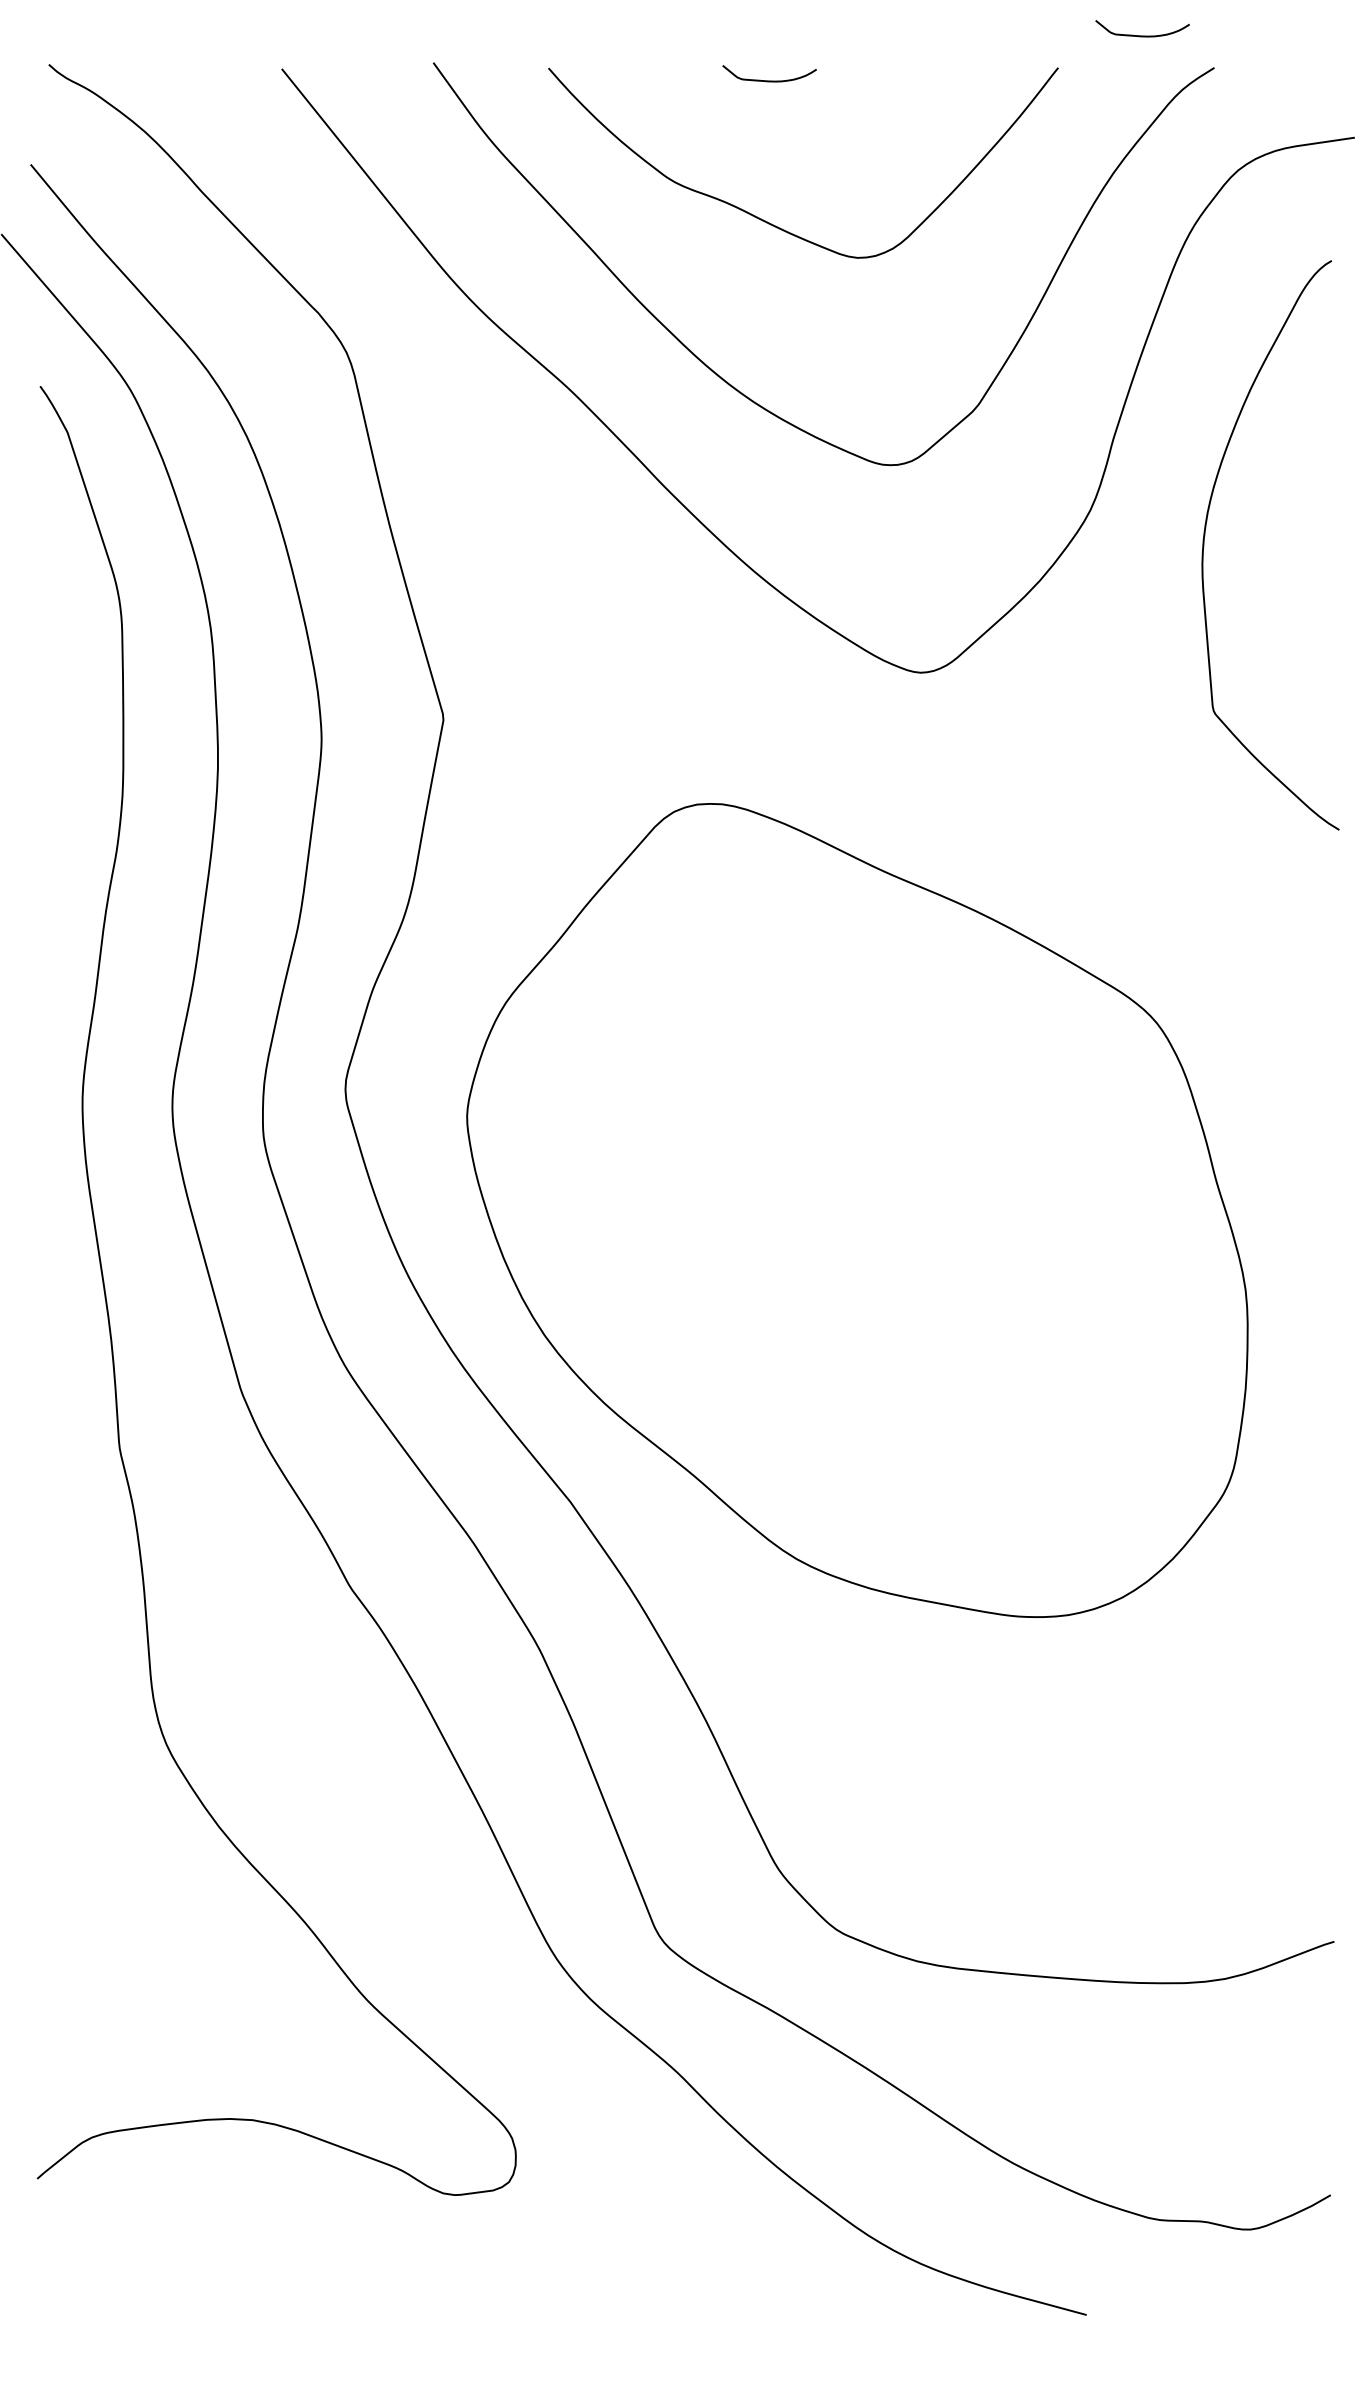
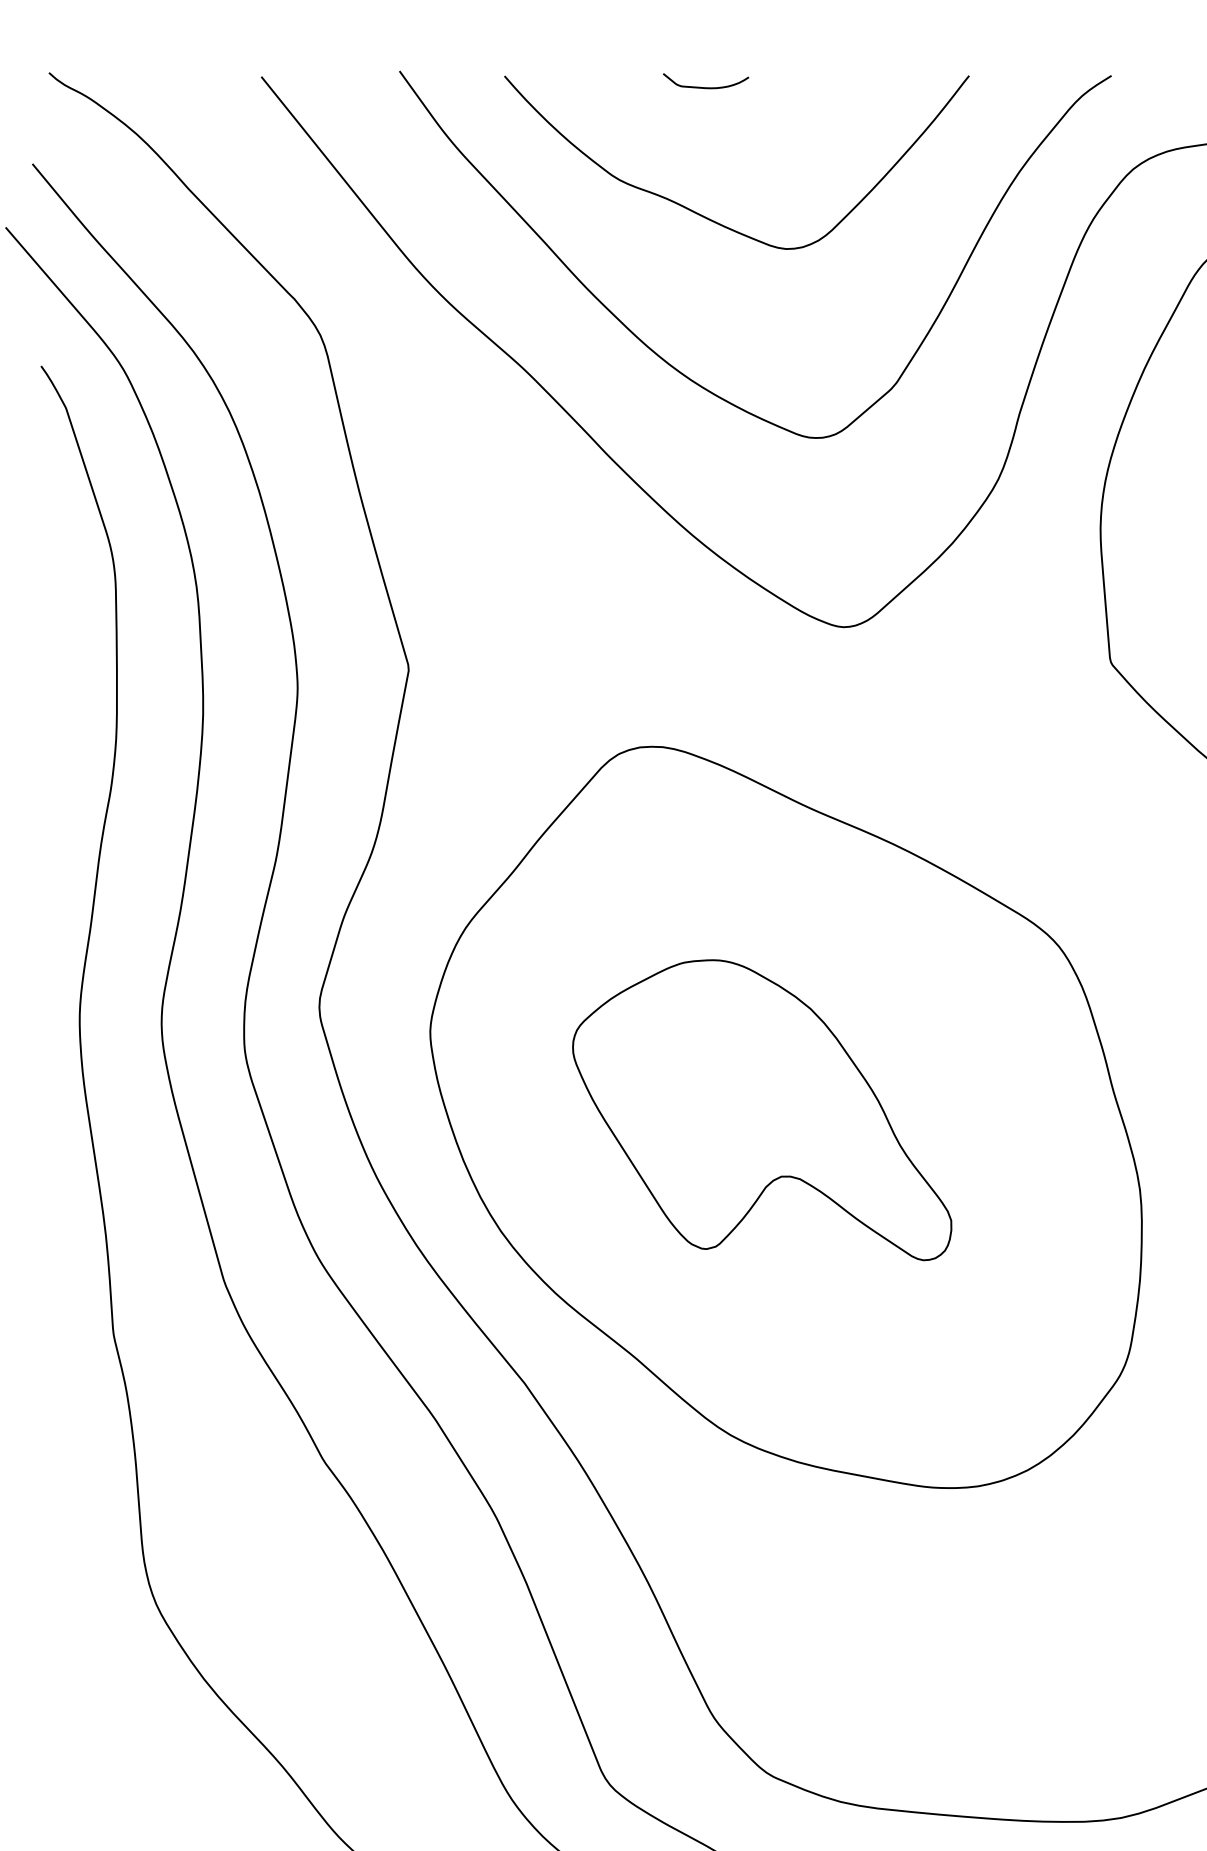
curve: (1142, 35) -> (1045, 46), removed
part: (830, 1202) -> (761, 1110), added

